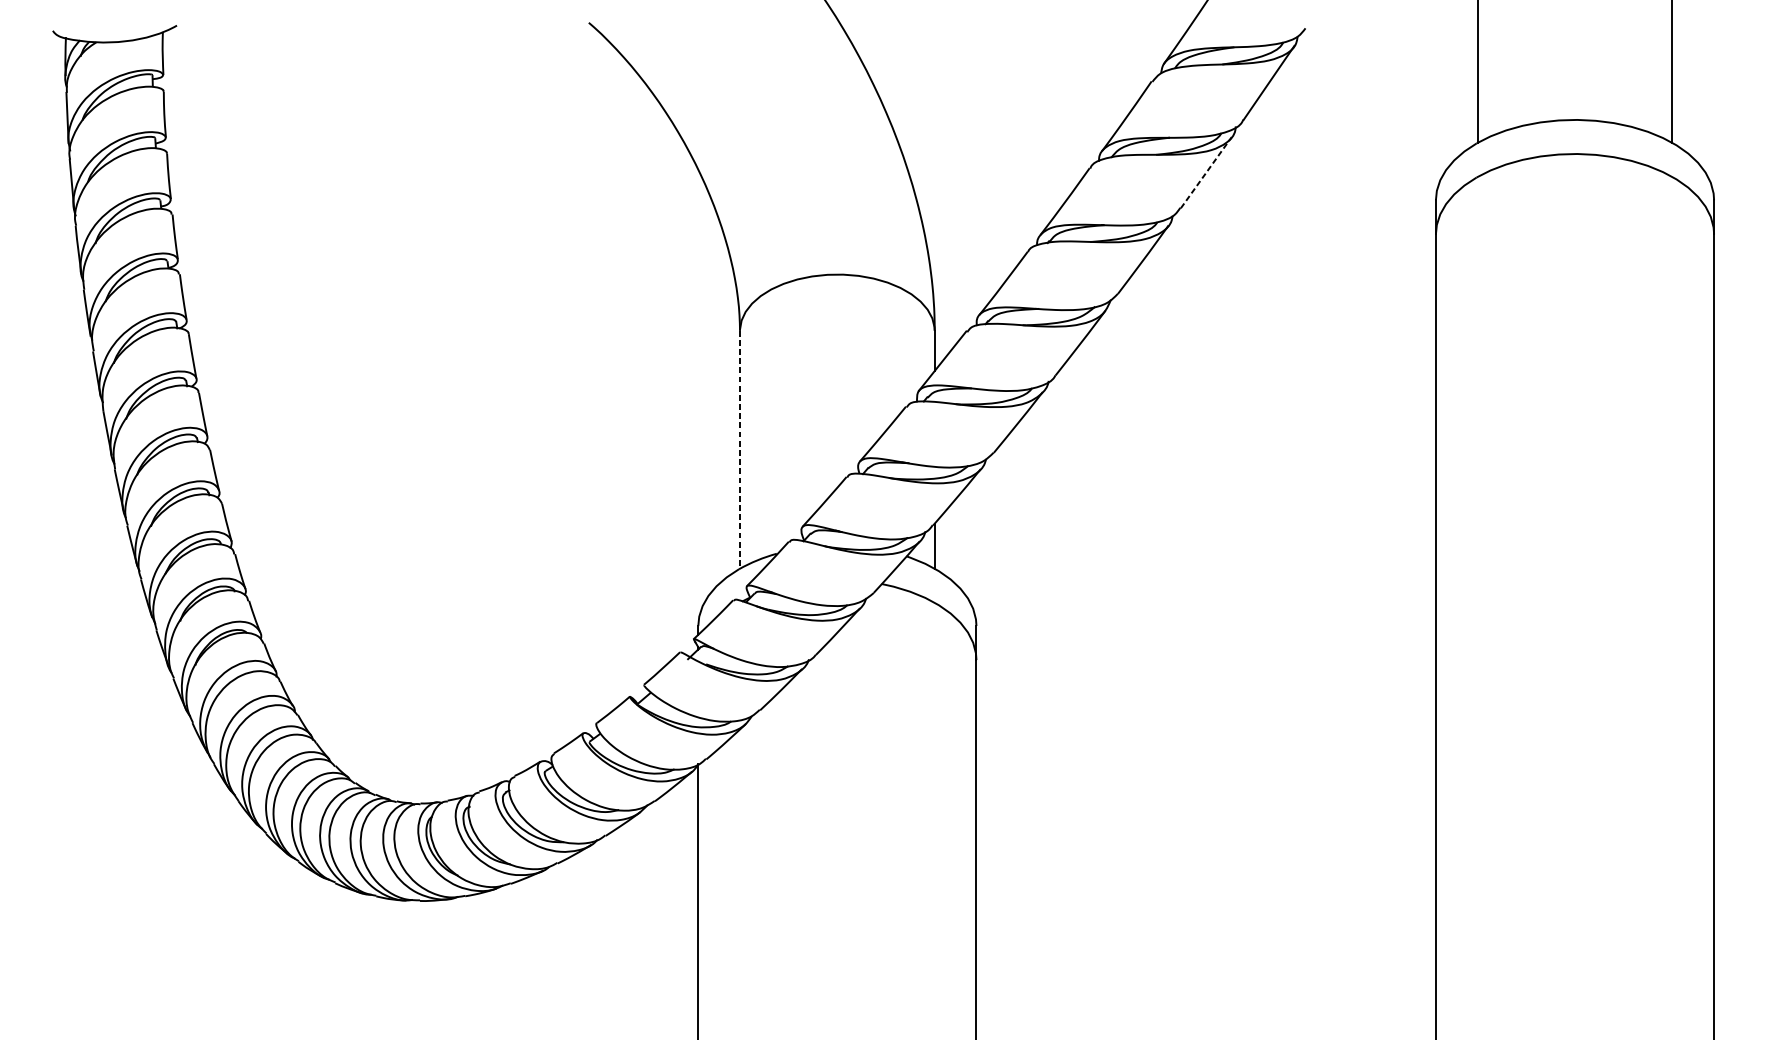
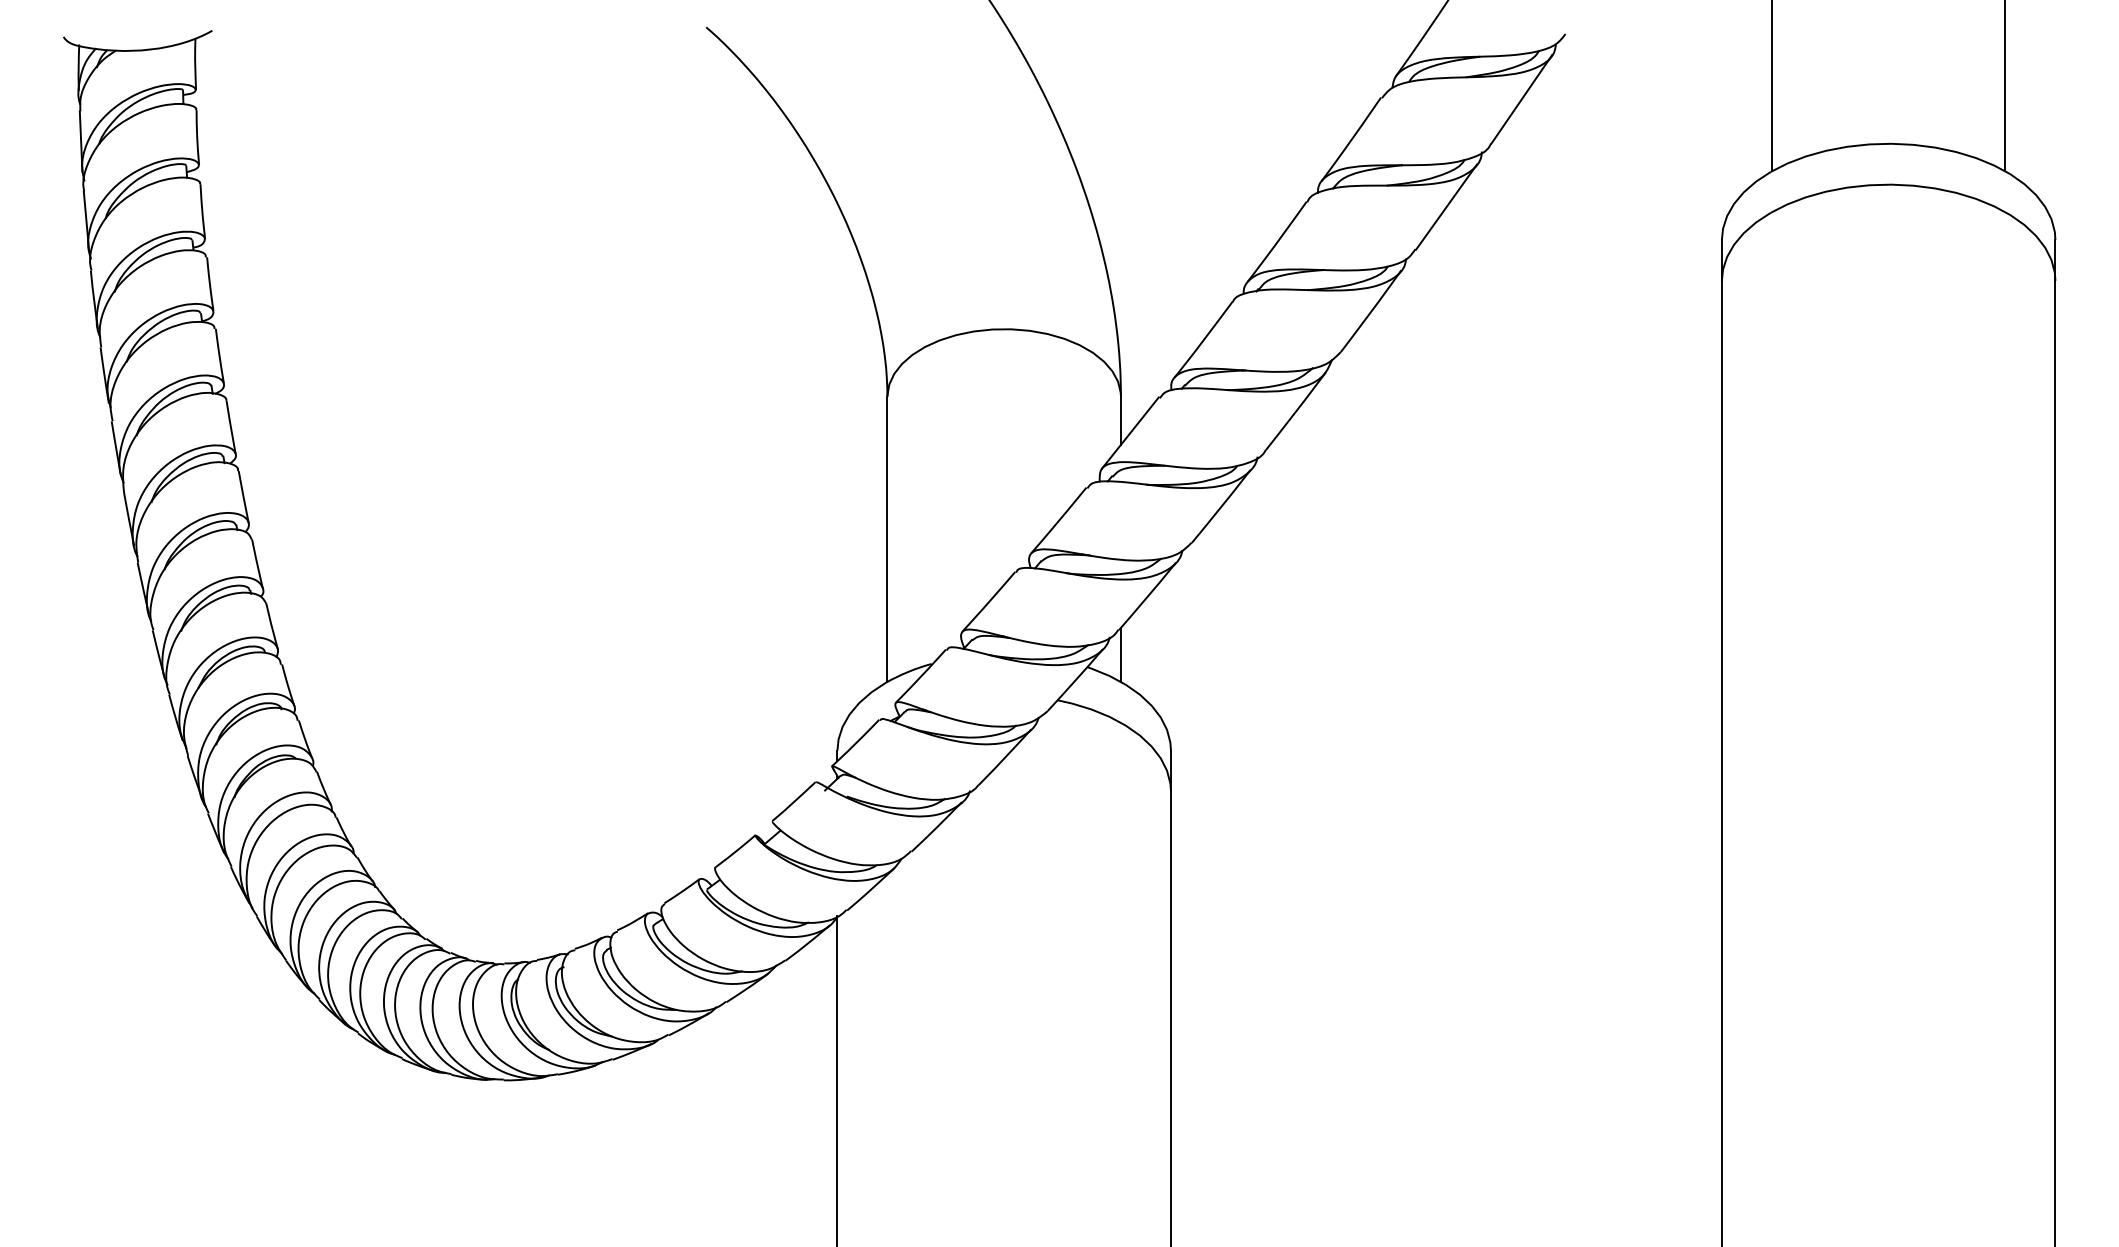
line: (1206, 172) -> (1446, 206), dashed -> solid
line: (740, 449) -> (887, 539), dashed -> solid

